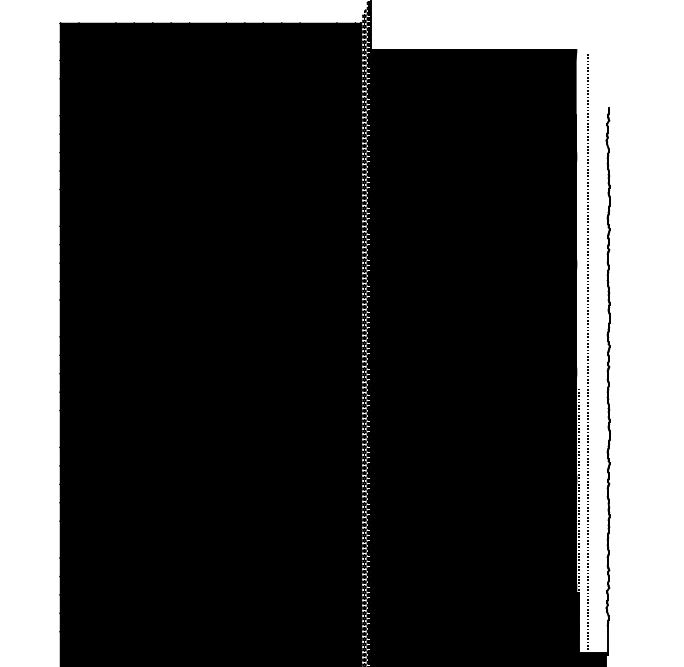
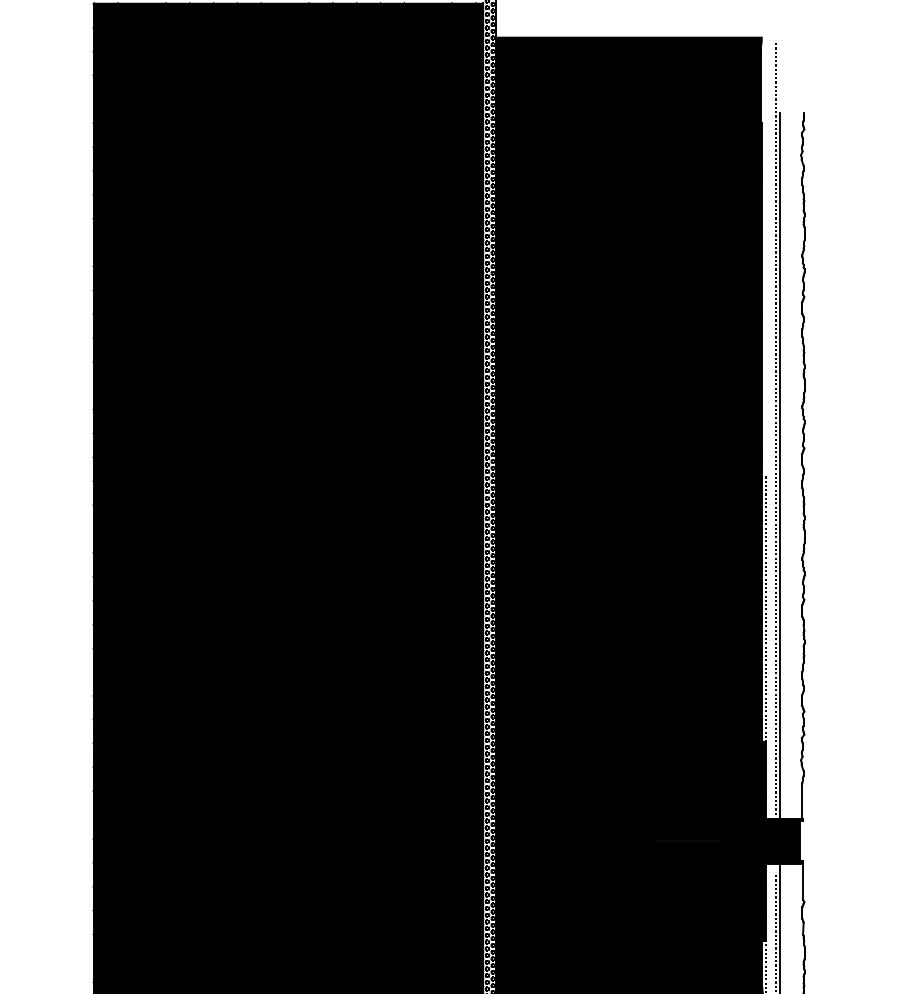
line: (590, 380) -> (780, 465), added

